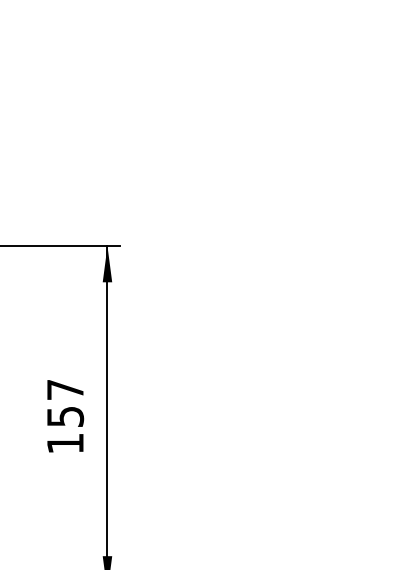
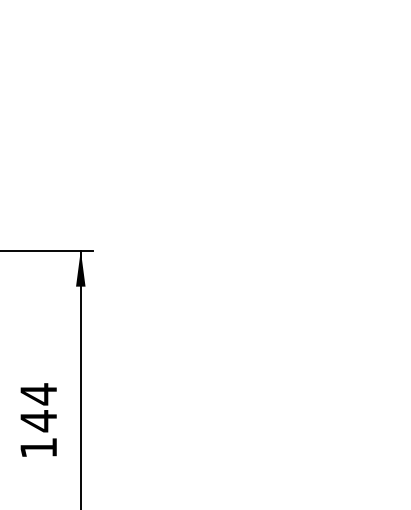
text: (65, 403) -> (38, 407), 157 -> 144

